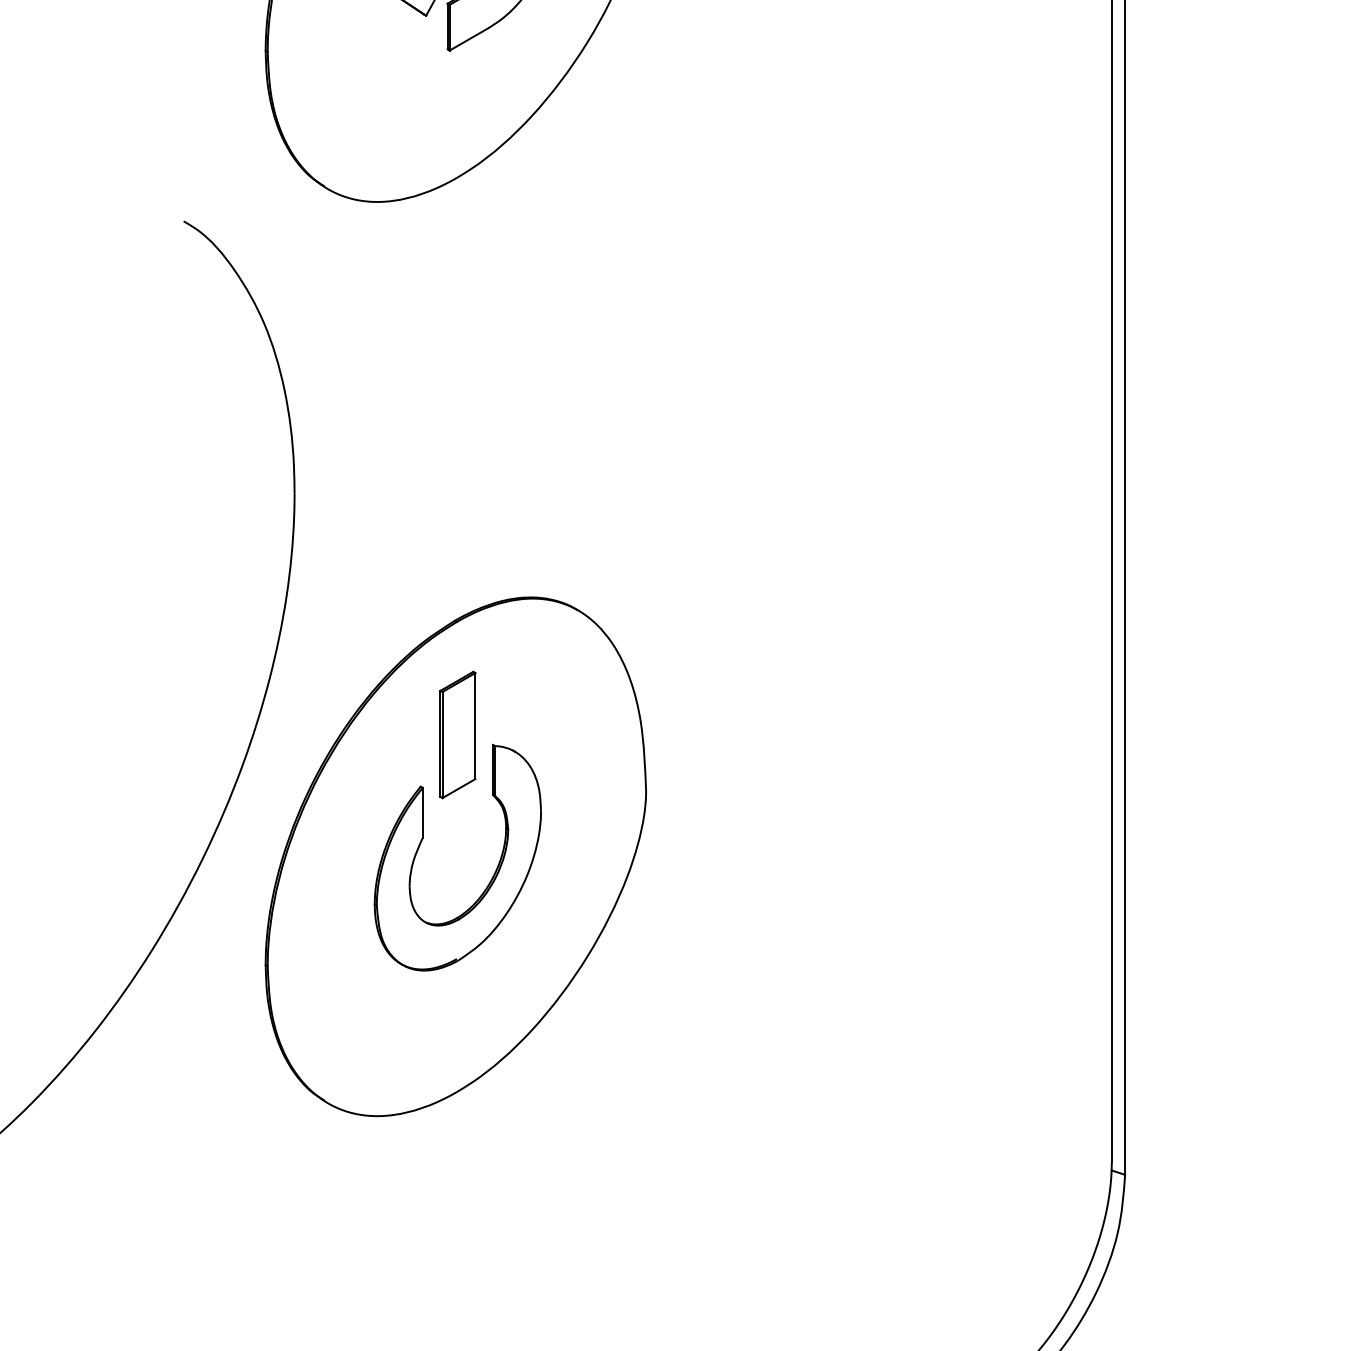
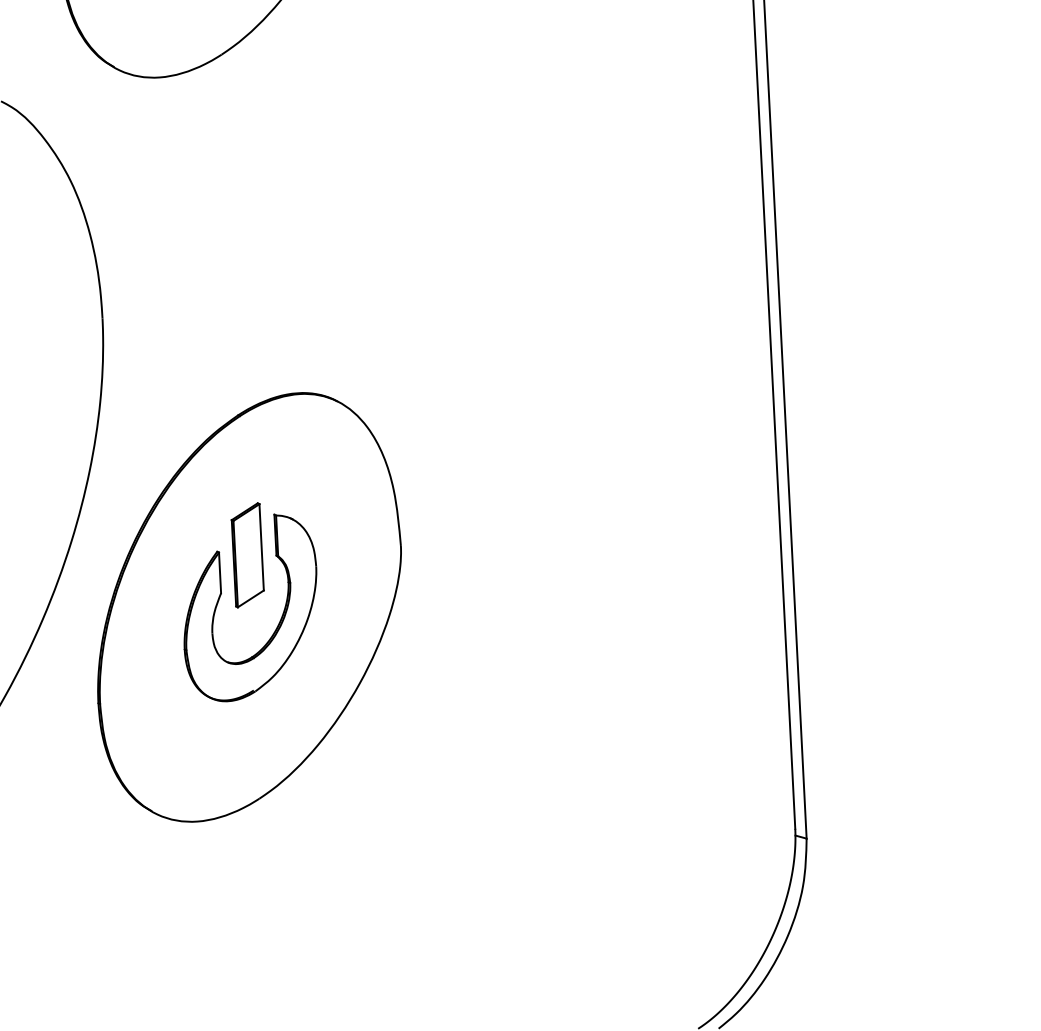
part: (457, 734) -> (247, 554), moved

